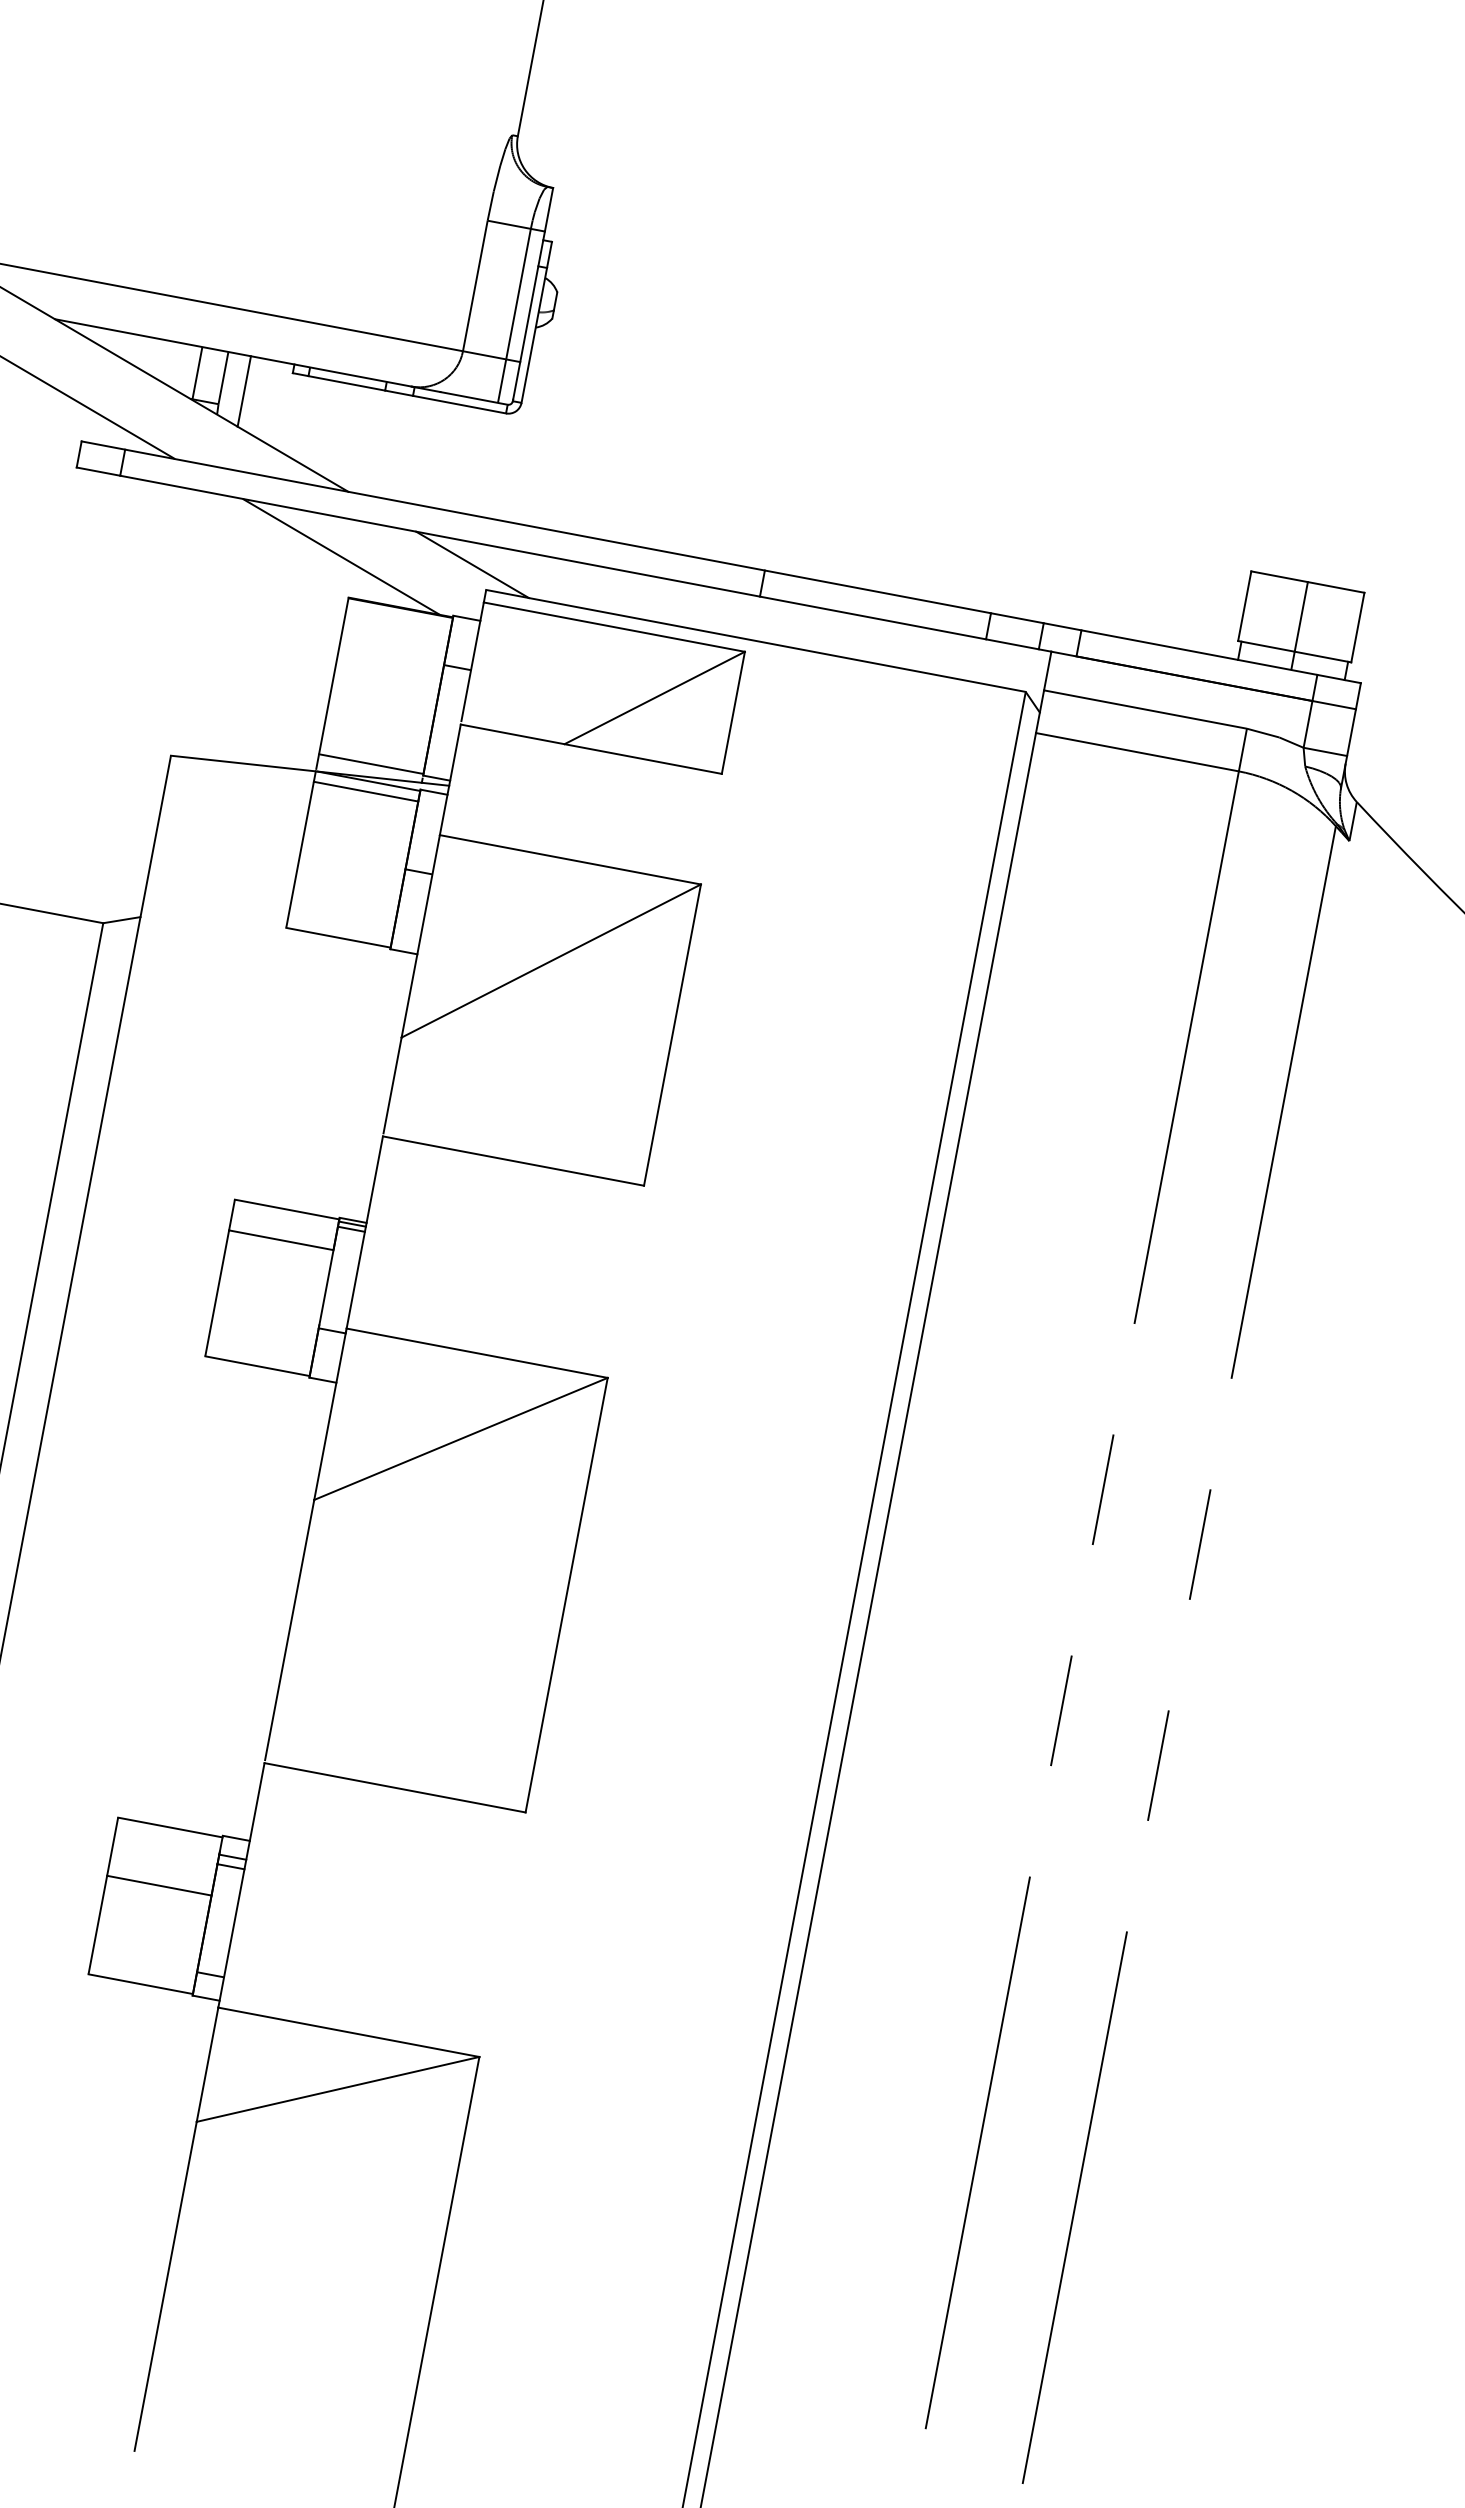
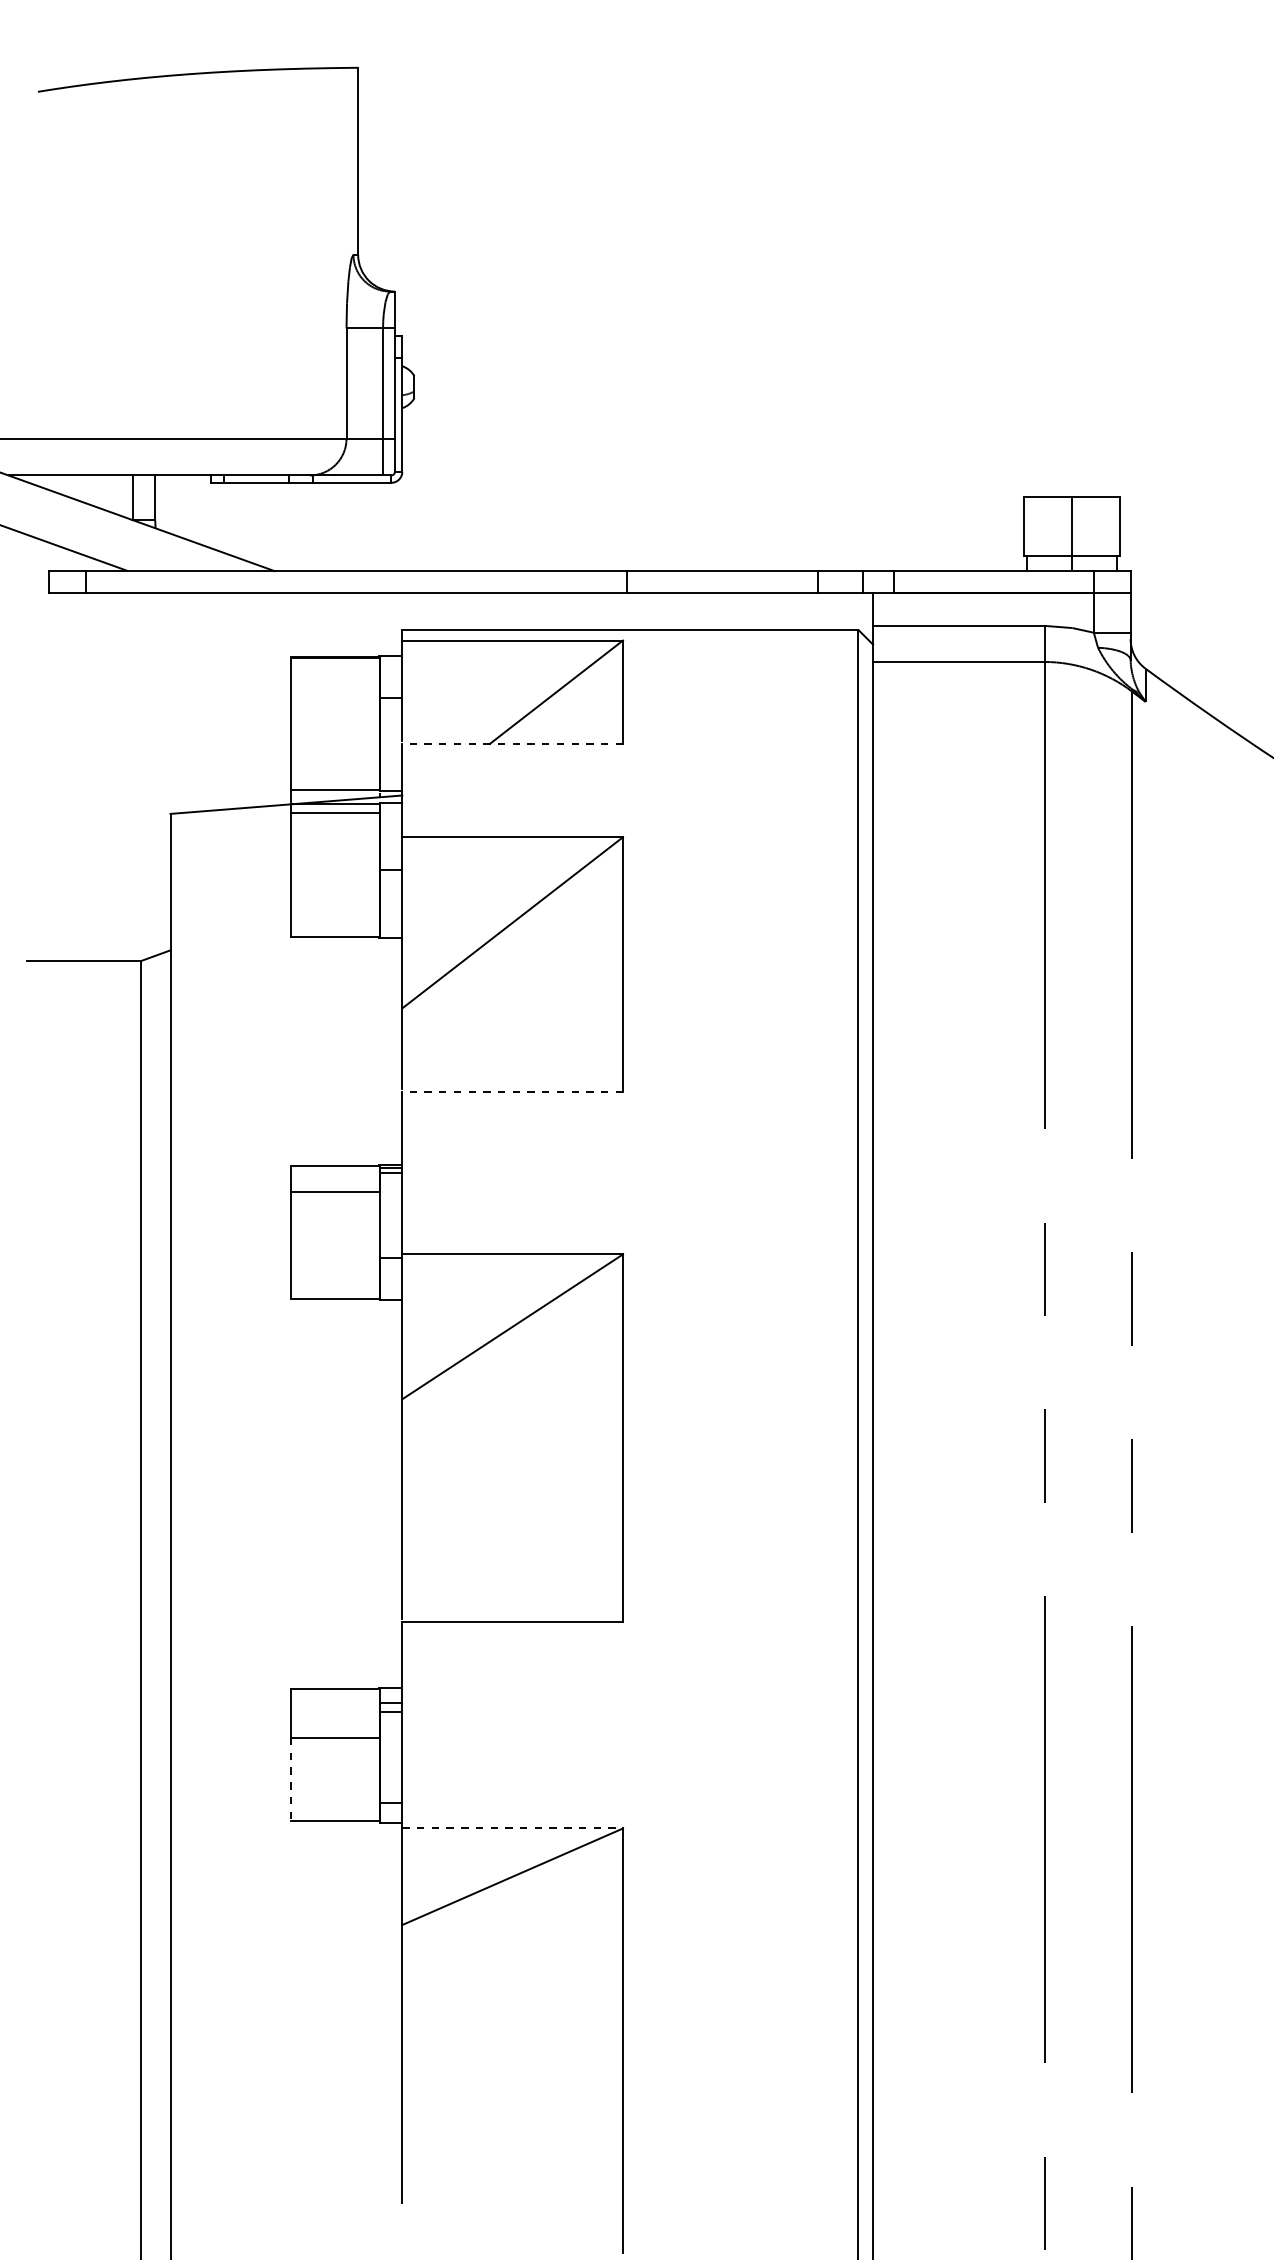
line: (244, 391) -> (174, 505), removed
line: (340, 556) -> (278, 625), removed
line: (472, 564) -> (387, 611), removed
line: (591, 748) -> (512, 743), solid -> dashed
line: (513, 1160) -> (512, 1091), solid -> dashed
line: (98, 1924) -> (291, 1779), solid -> dashed
line: (349, 2032) -> (513, 1828), solid -> dashed

